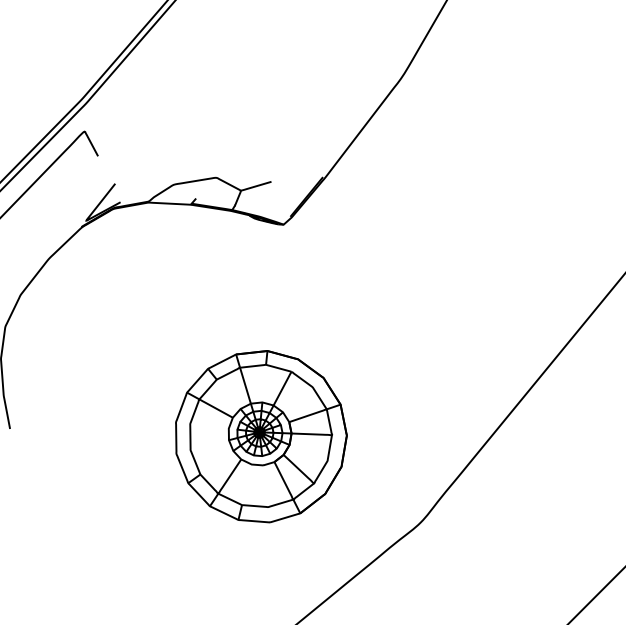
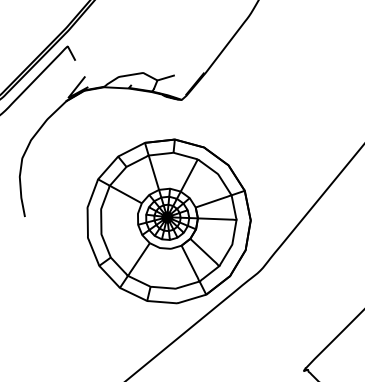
part: (260, 436) -> (168, 221), size x1.67

